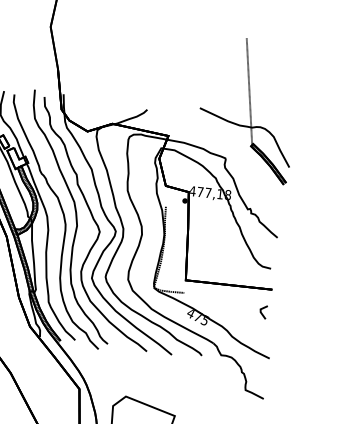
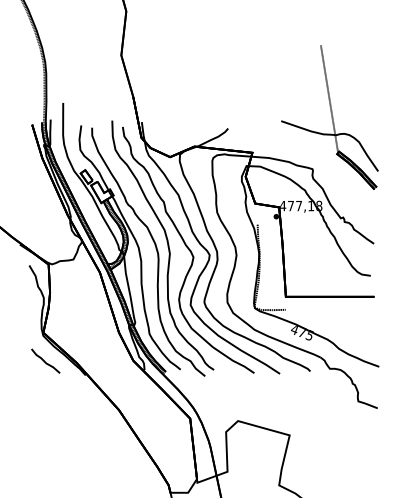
line: (261, 312) -> (366, 321), removed

